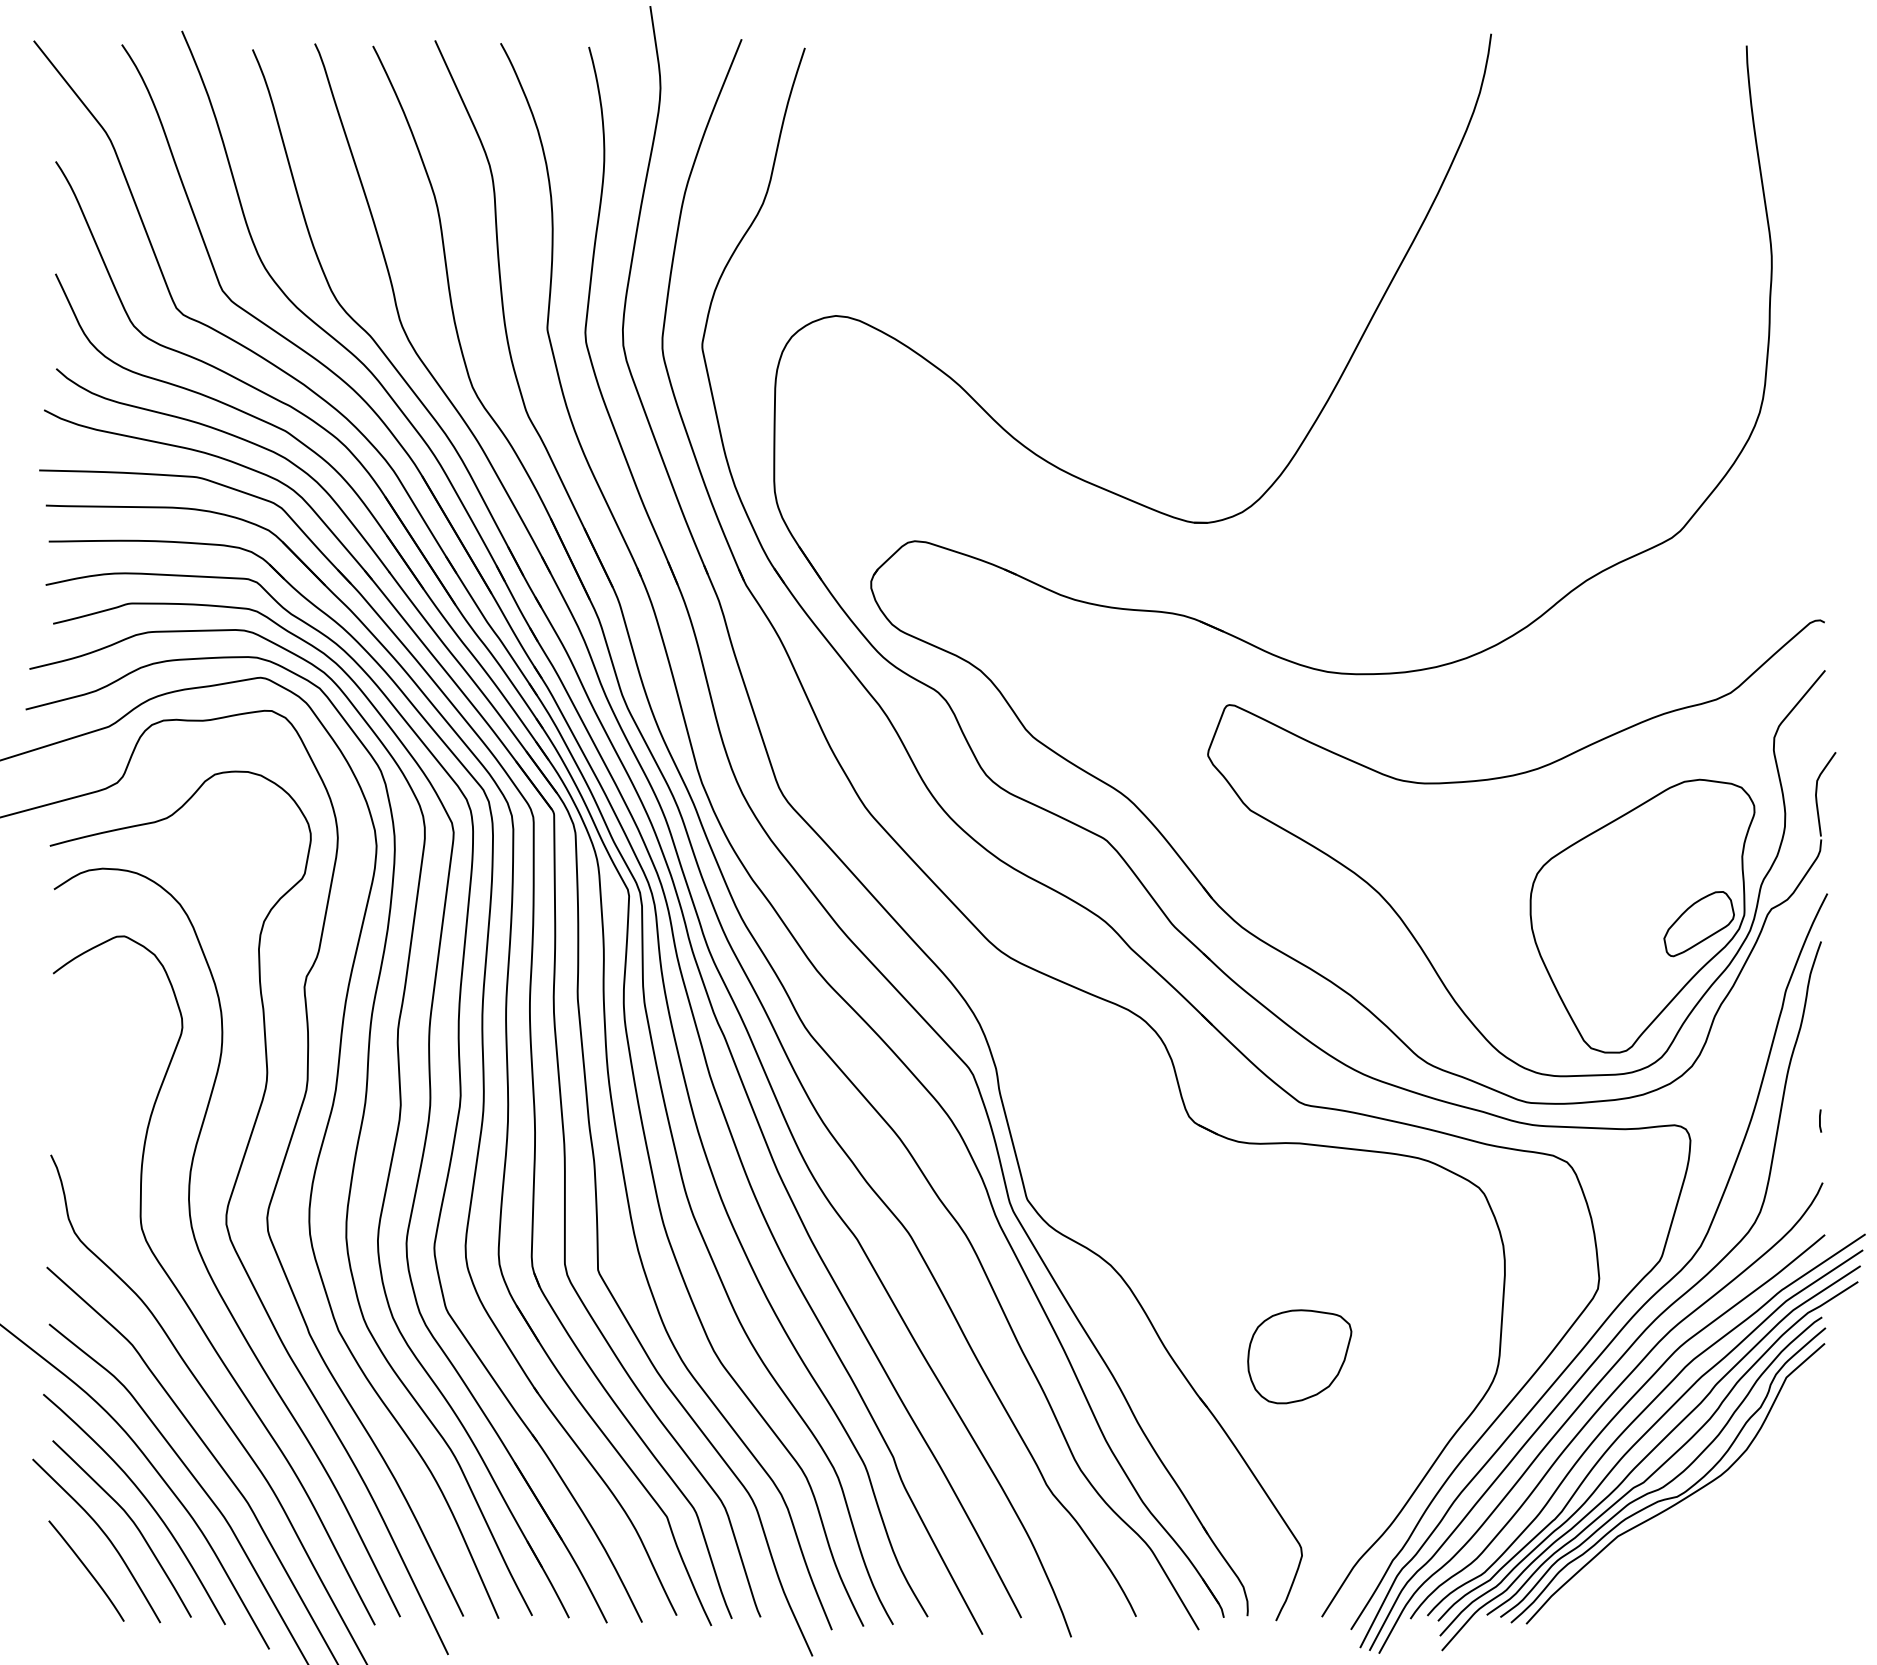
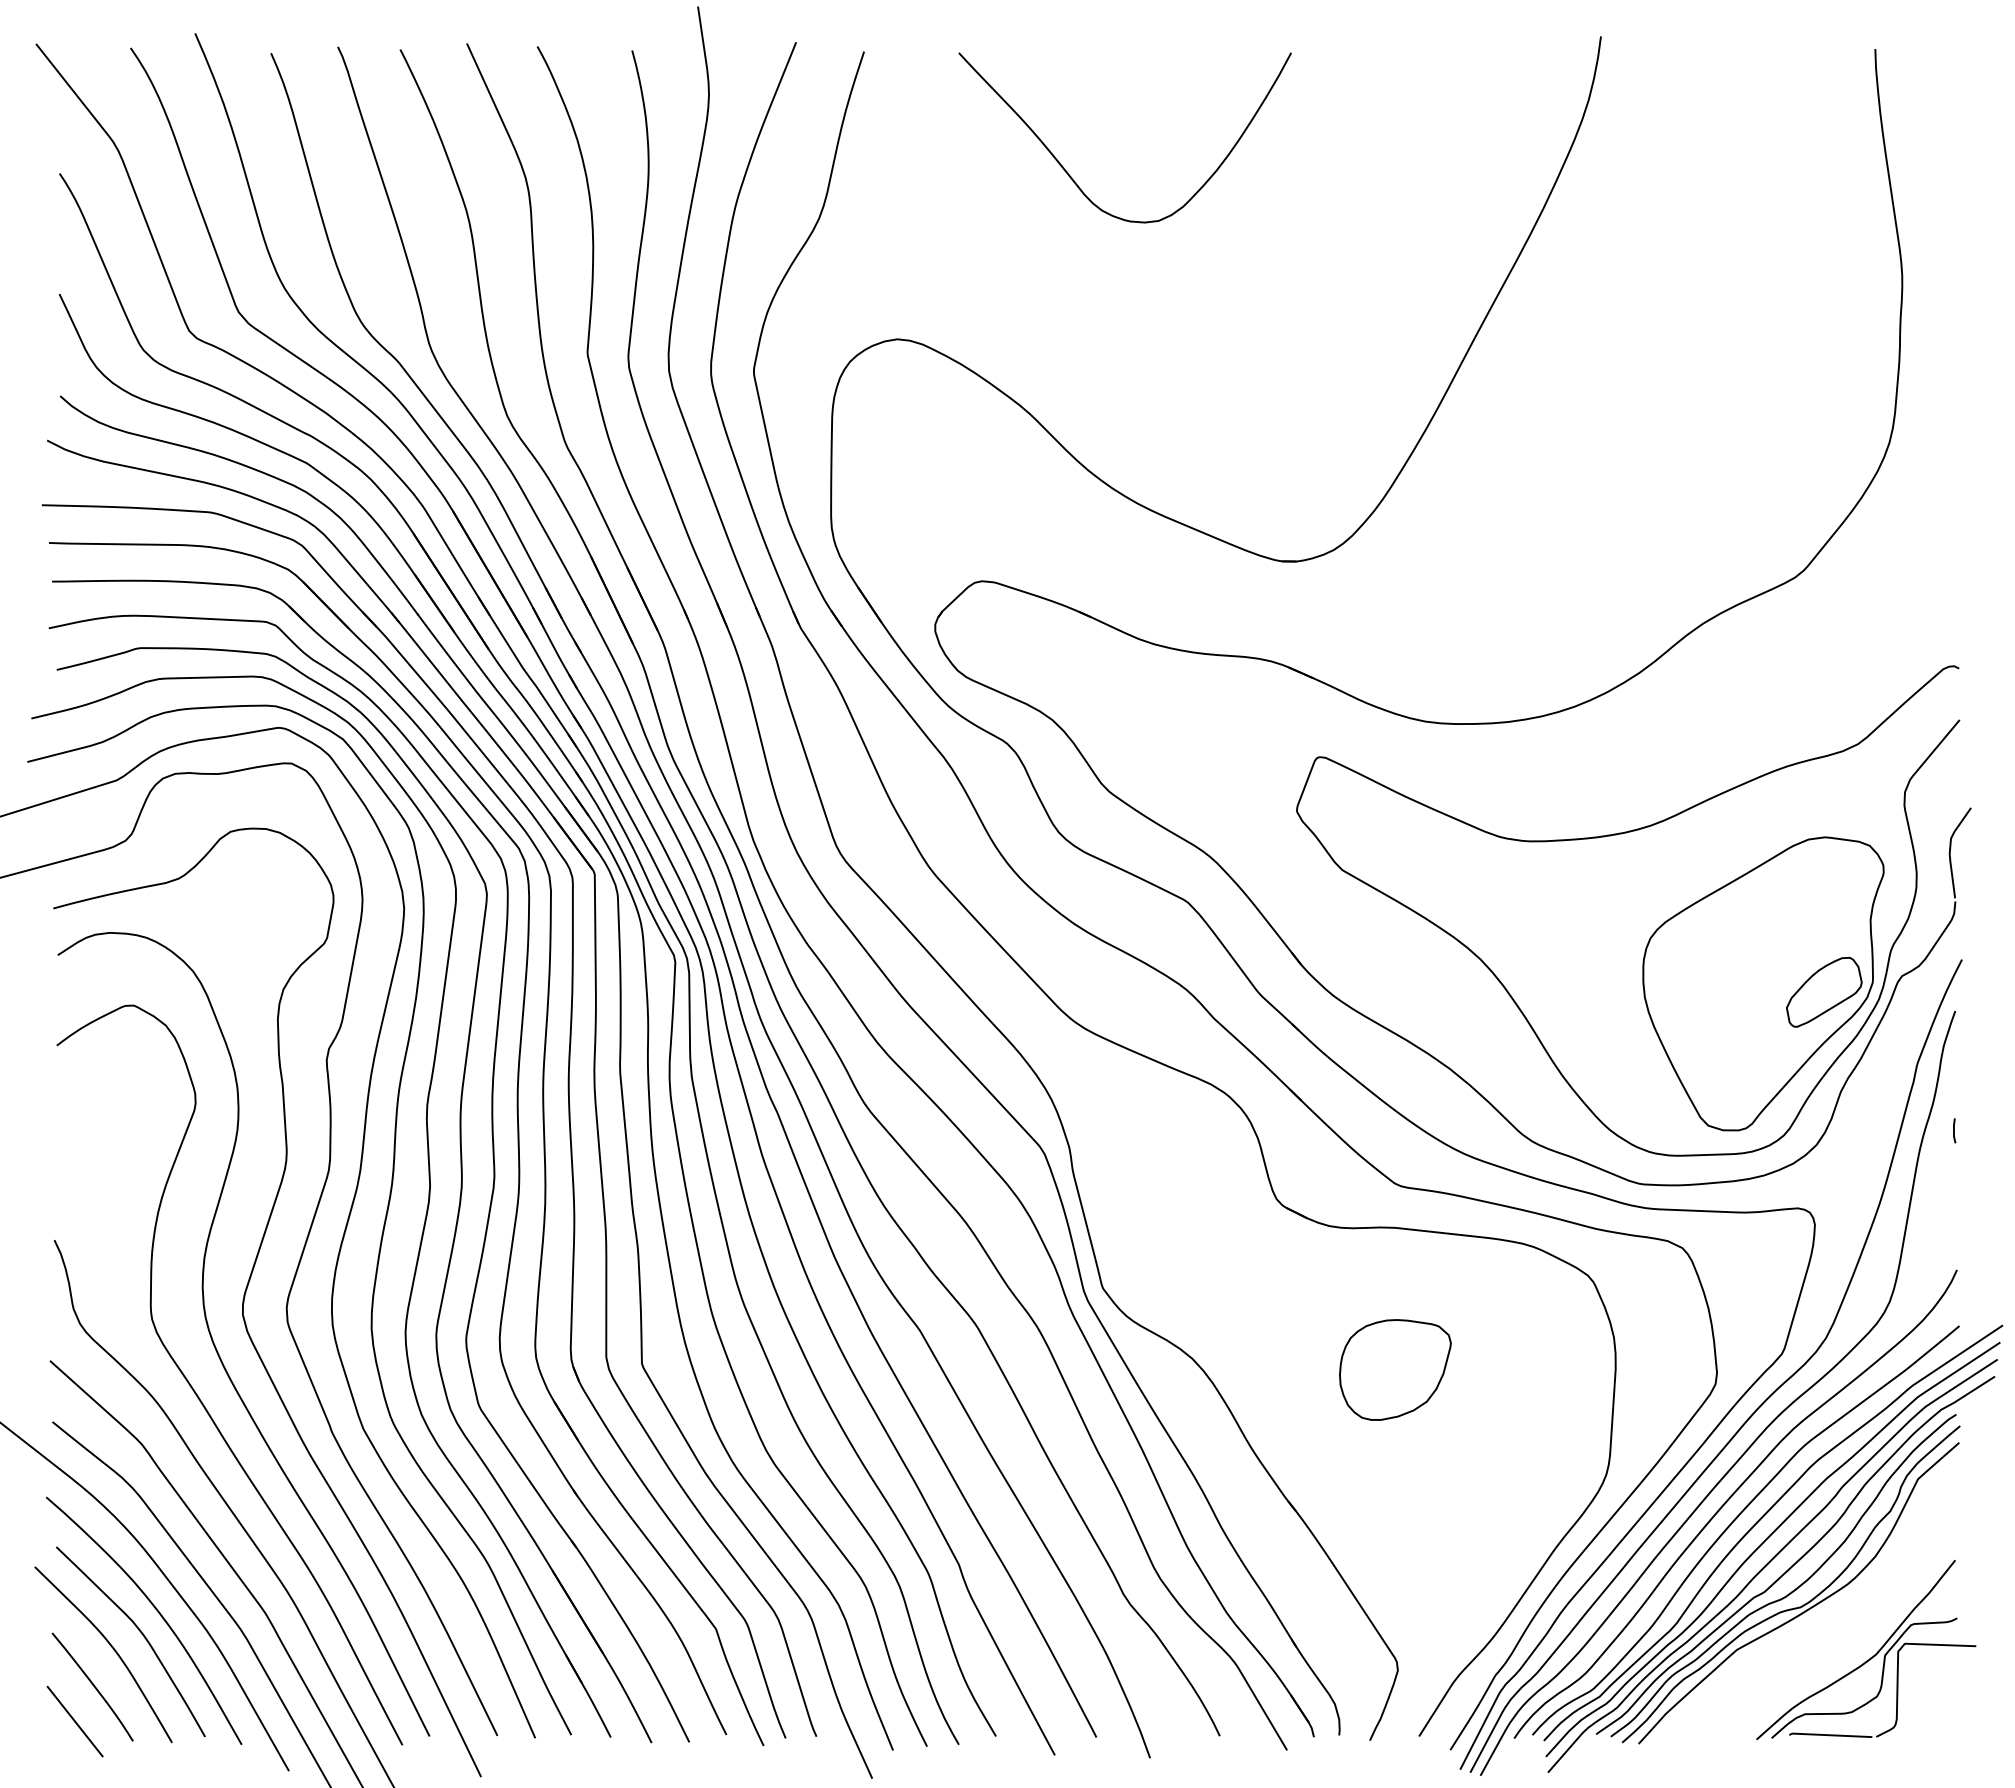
curve: (999, 165) -> (1072, 177), added
line: (1820, 1120) -> (1954, 1130), moved
part: (1299, 1356) -> (1395, 1369), moved
part: (1743, 1542) -> (1871, 1656), added
line: (69, 1603) -> (74, 1721), added

